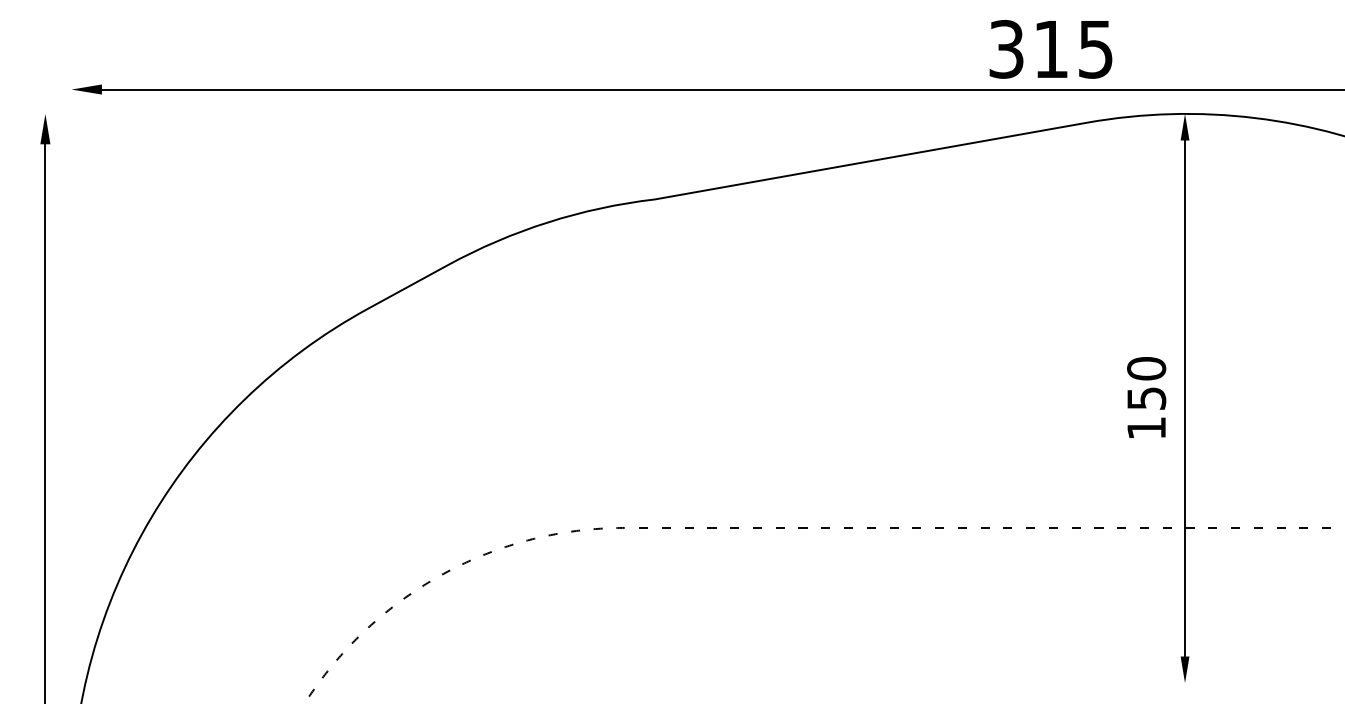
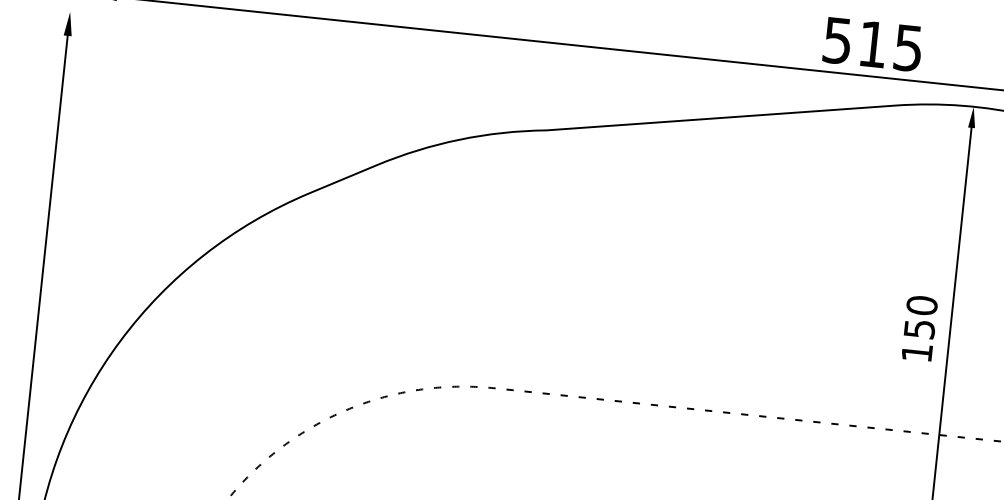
text: (1006, 49) -> (837, 40), 315 -> 515

